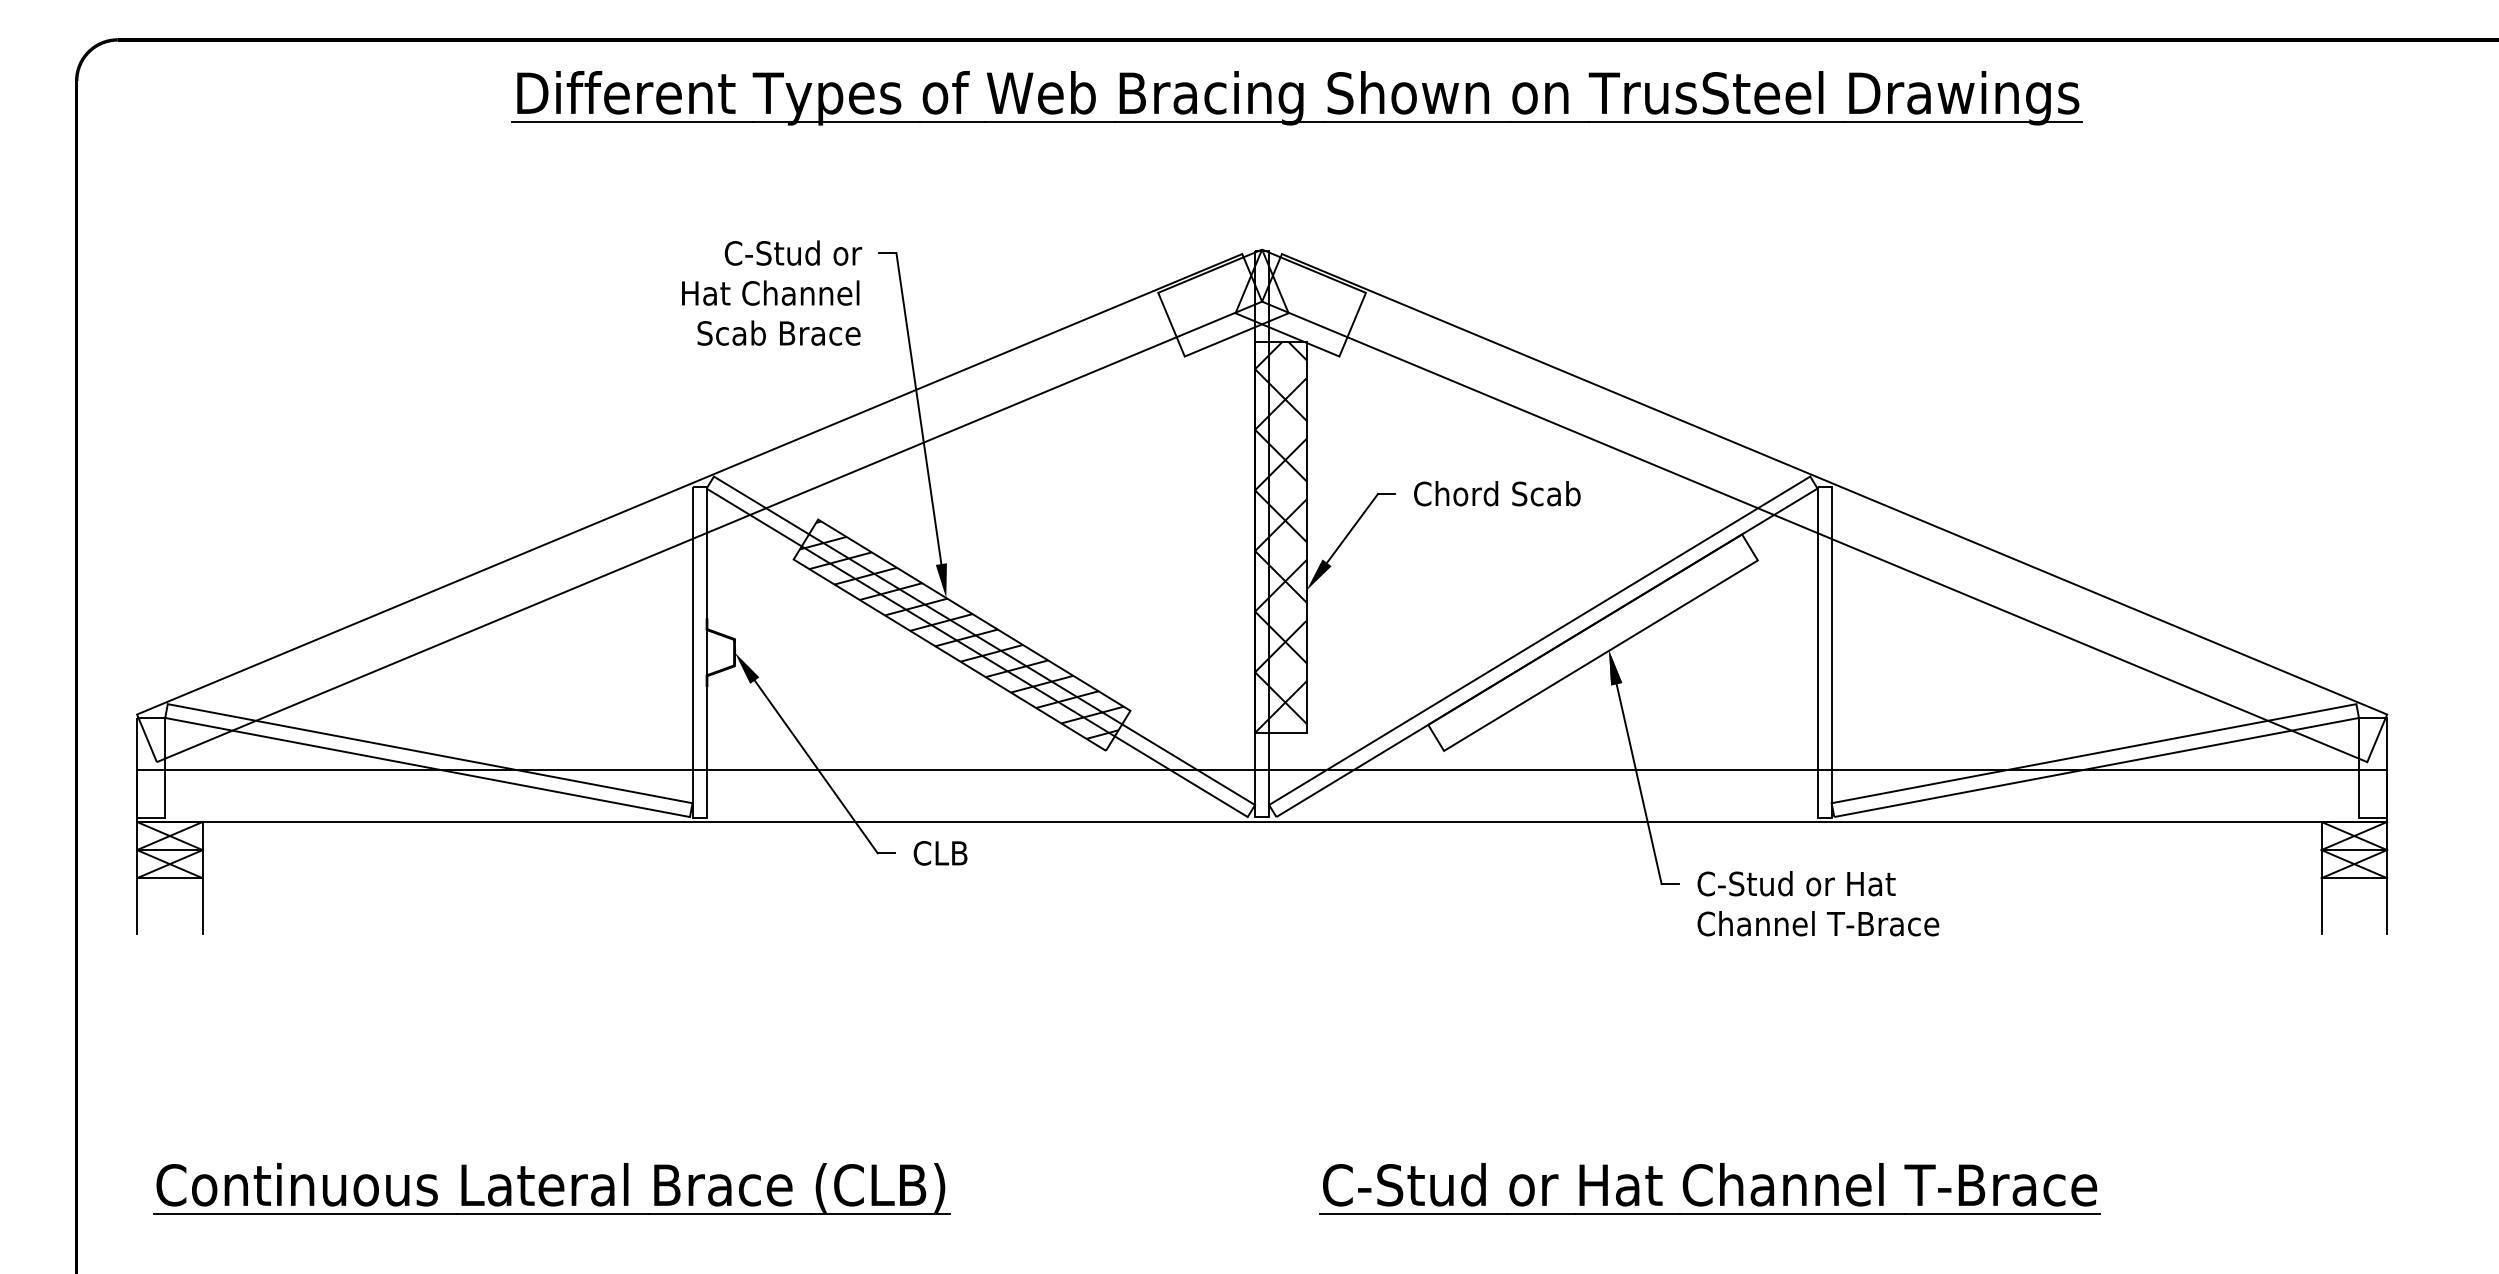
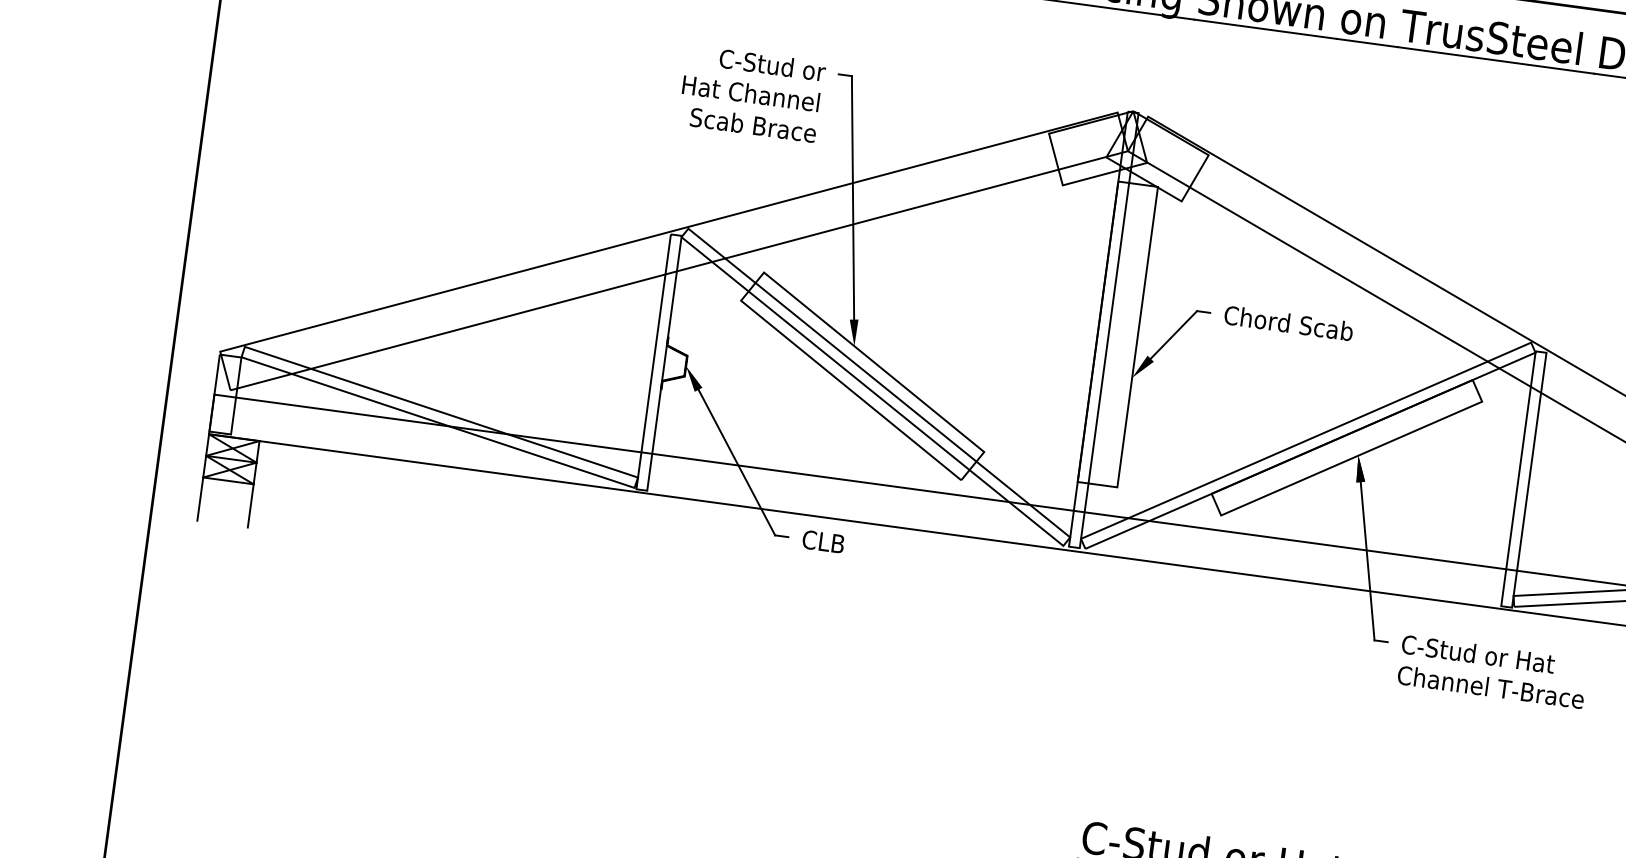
hatch: (1280, 537) -> (1117, 334), removed
hatch: (961, 629) -> (862, 371), removed
part: (551, 1188) -> (489, 759), removed

